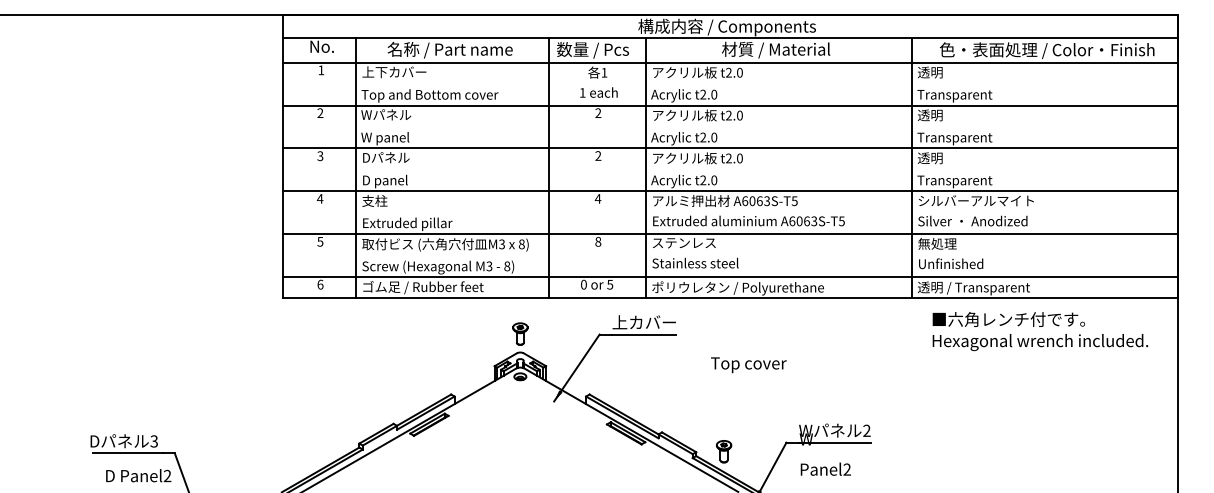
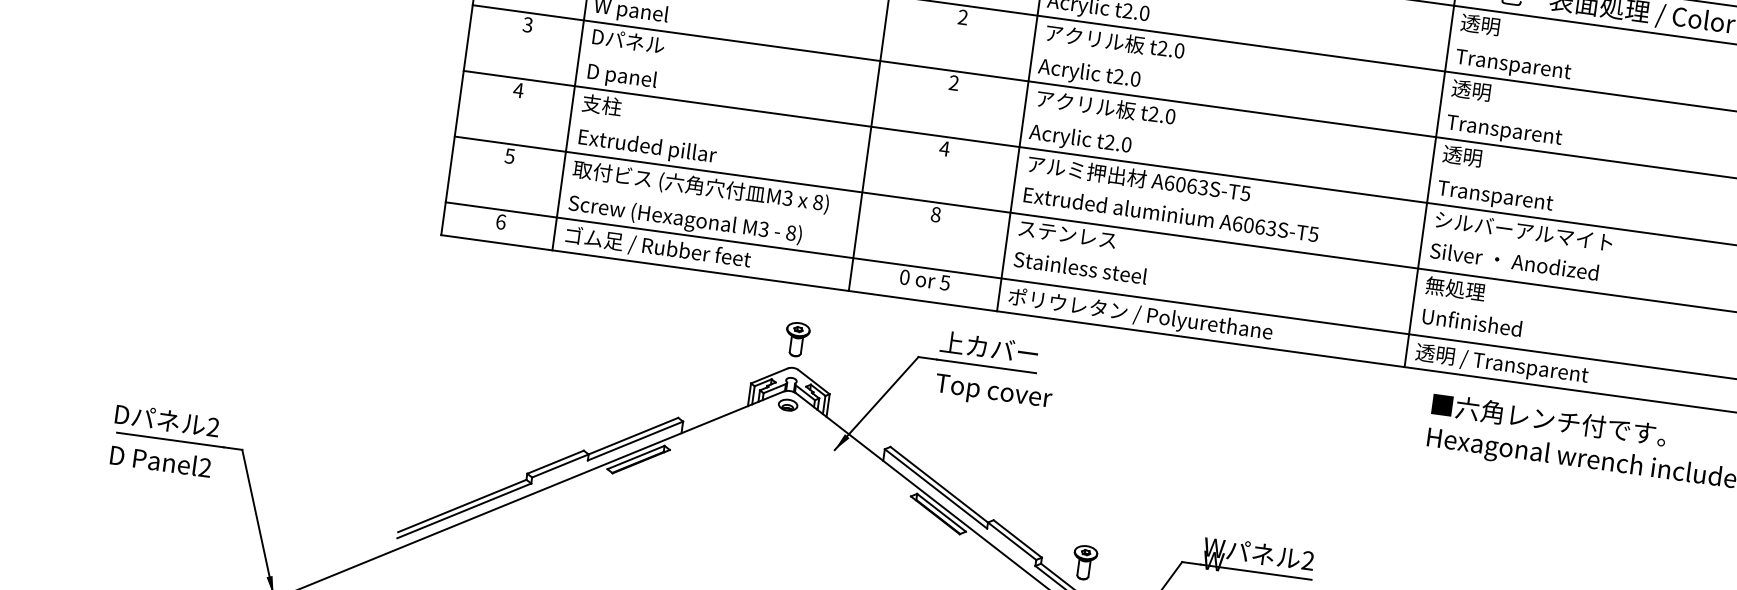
text: (748, 365) -> (992, 393), moved
text: (153, 441) -> (212, 427), 3 -> 2
text: (138, 475) -> (160, 460), moved

